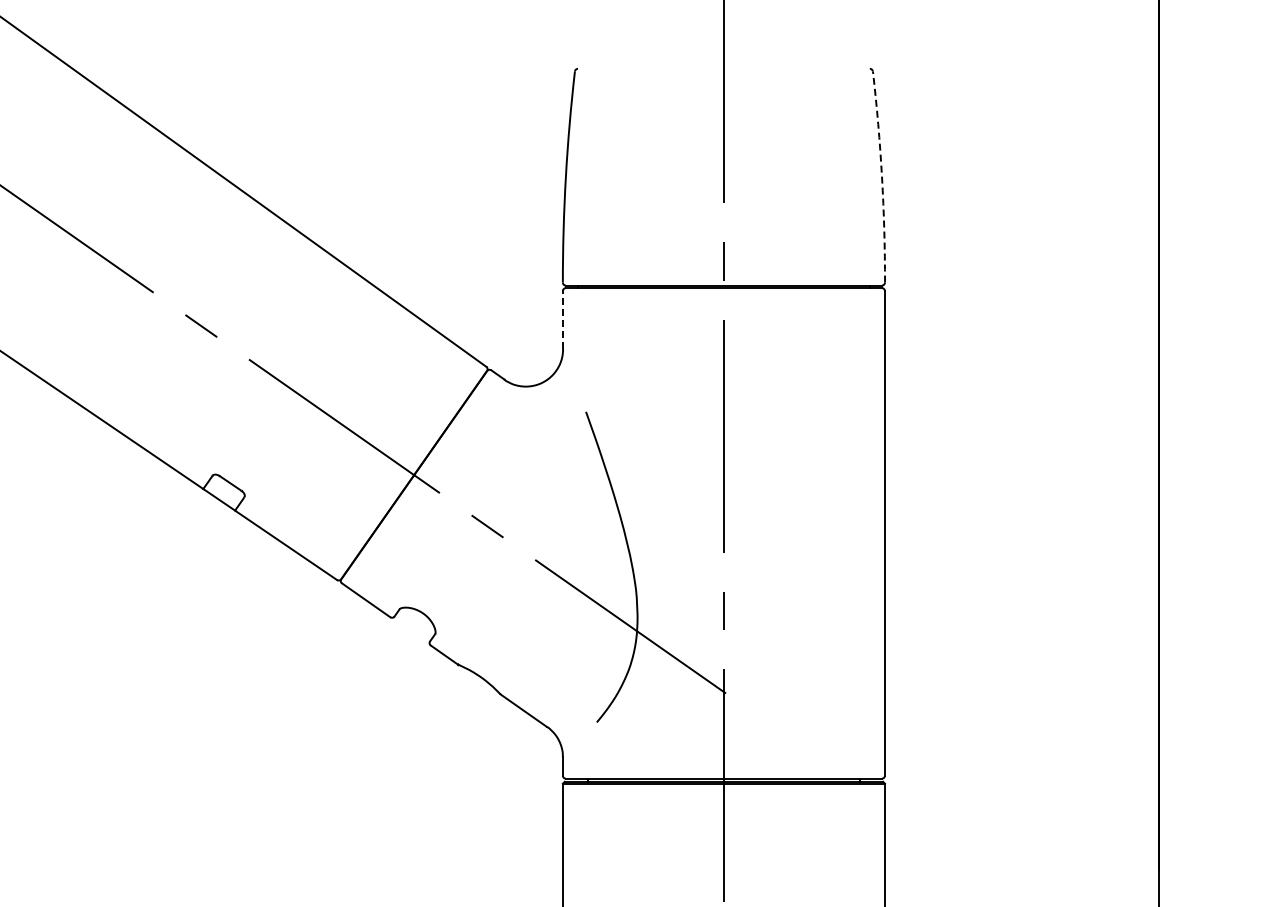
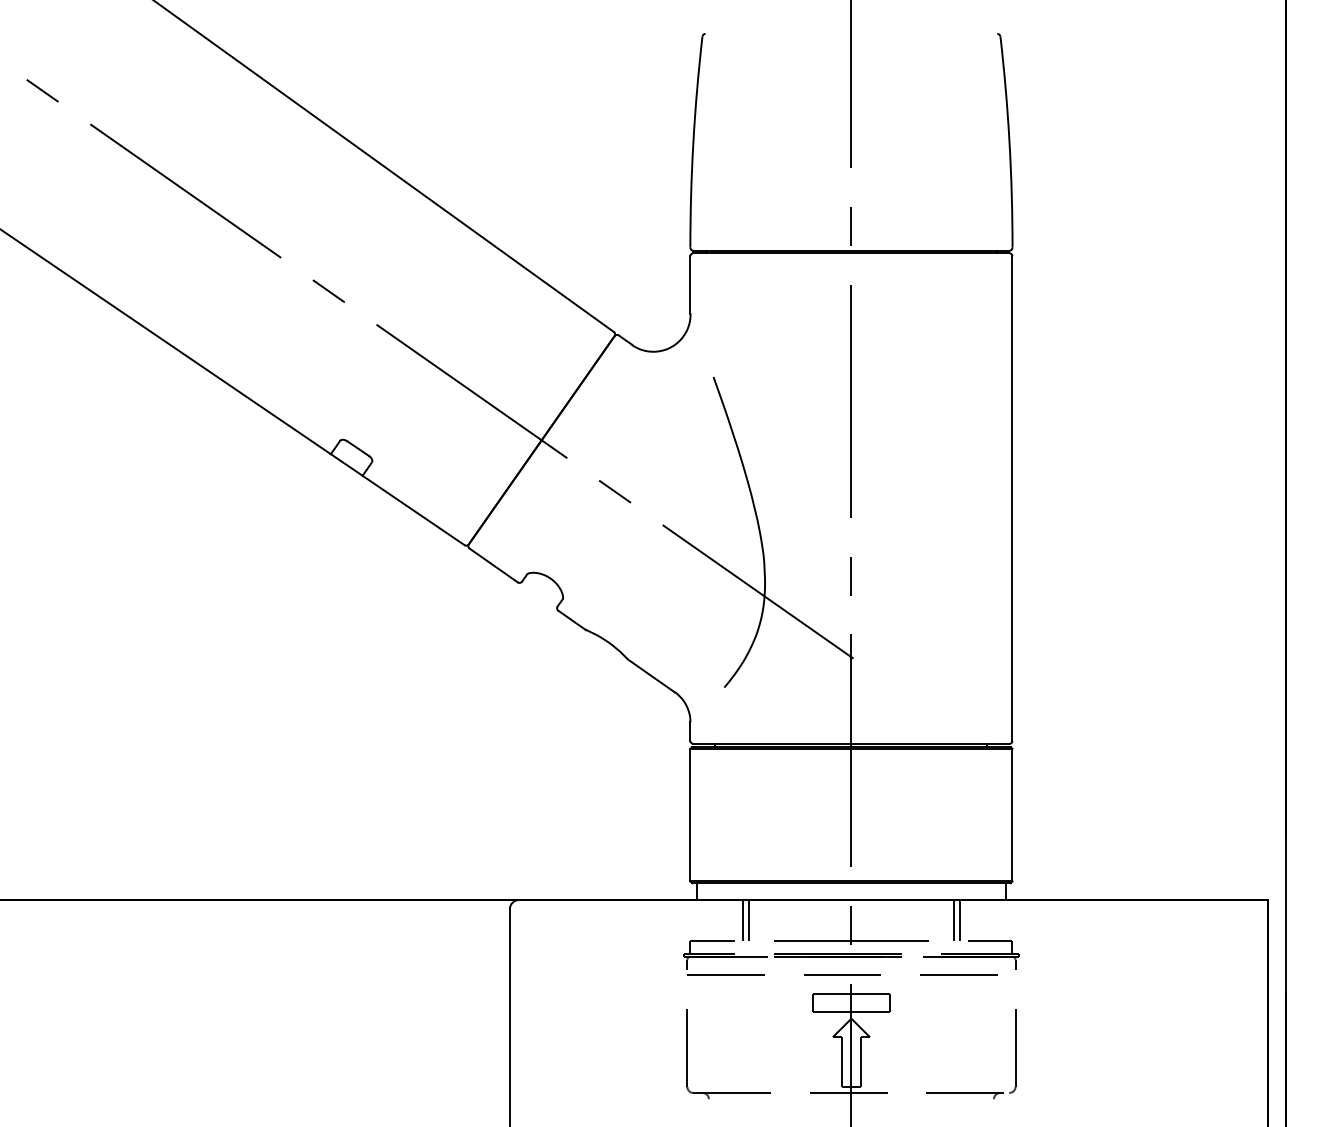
arc: (881, 177) -> (1009, 142), dashed -> solid
line: (562, 320) -> (690, 285), dashed -> solid

